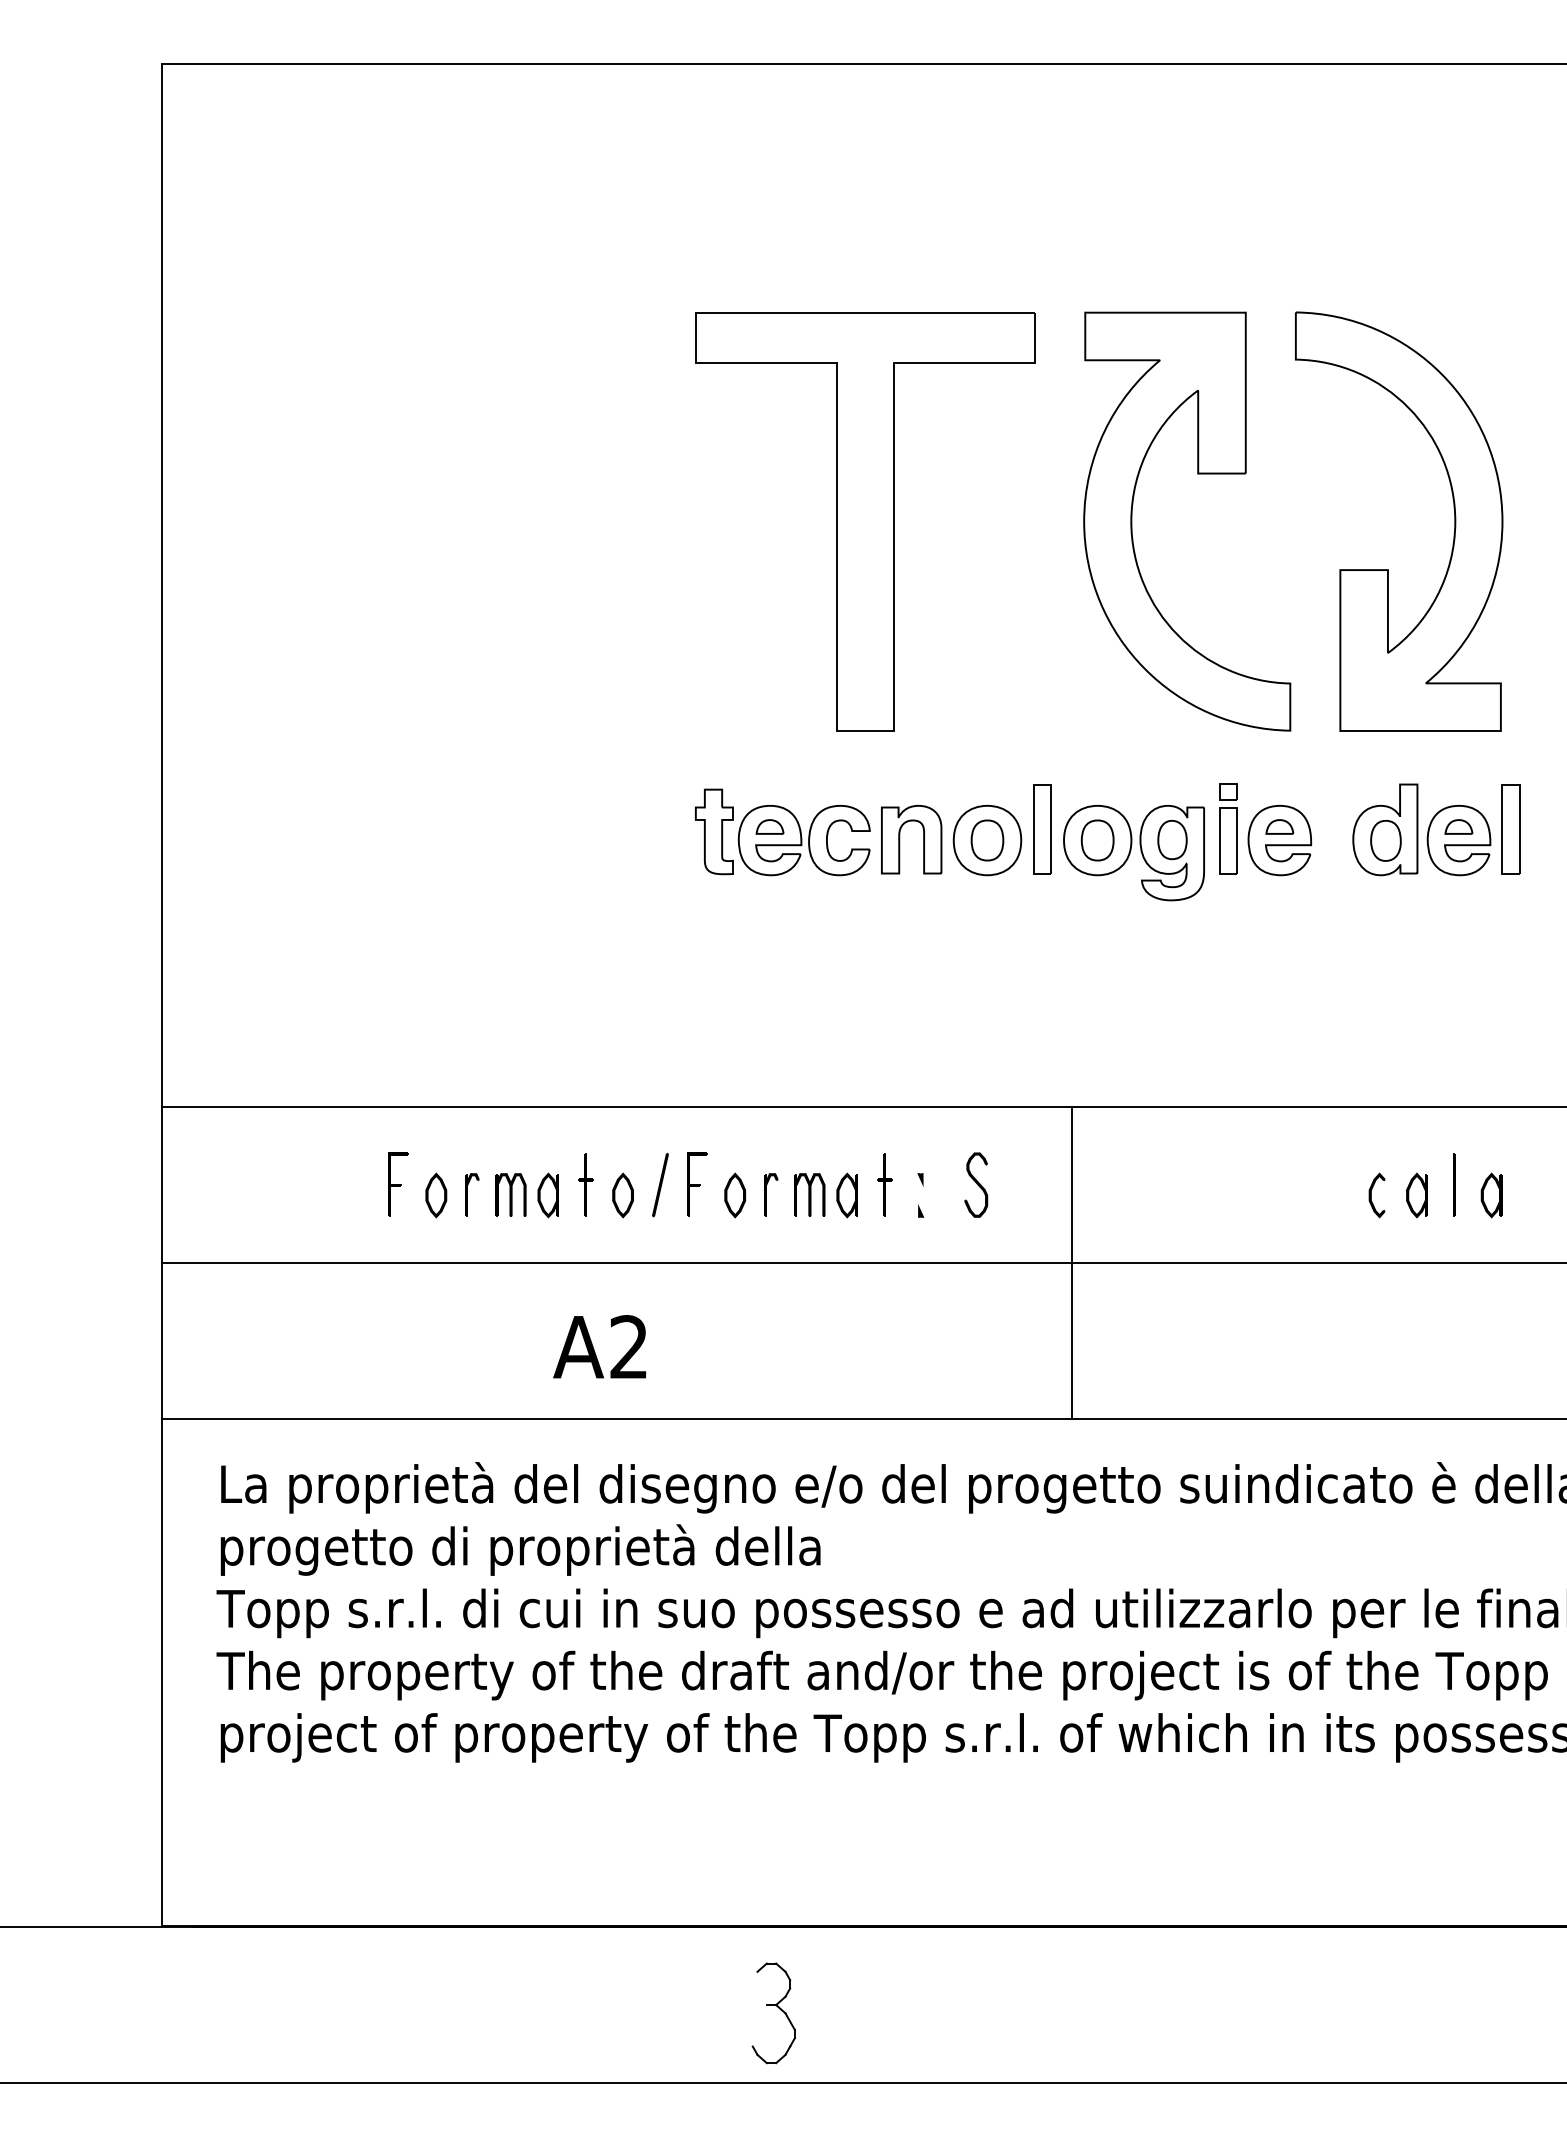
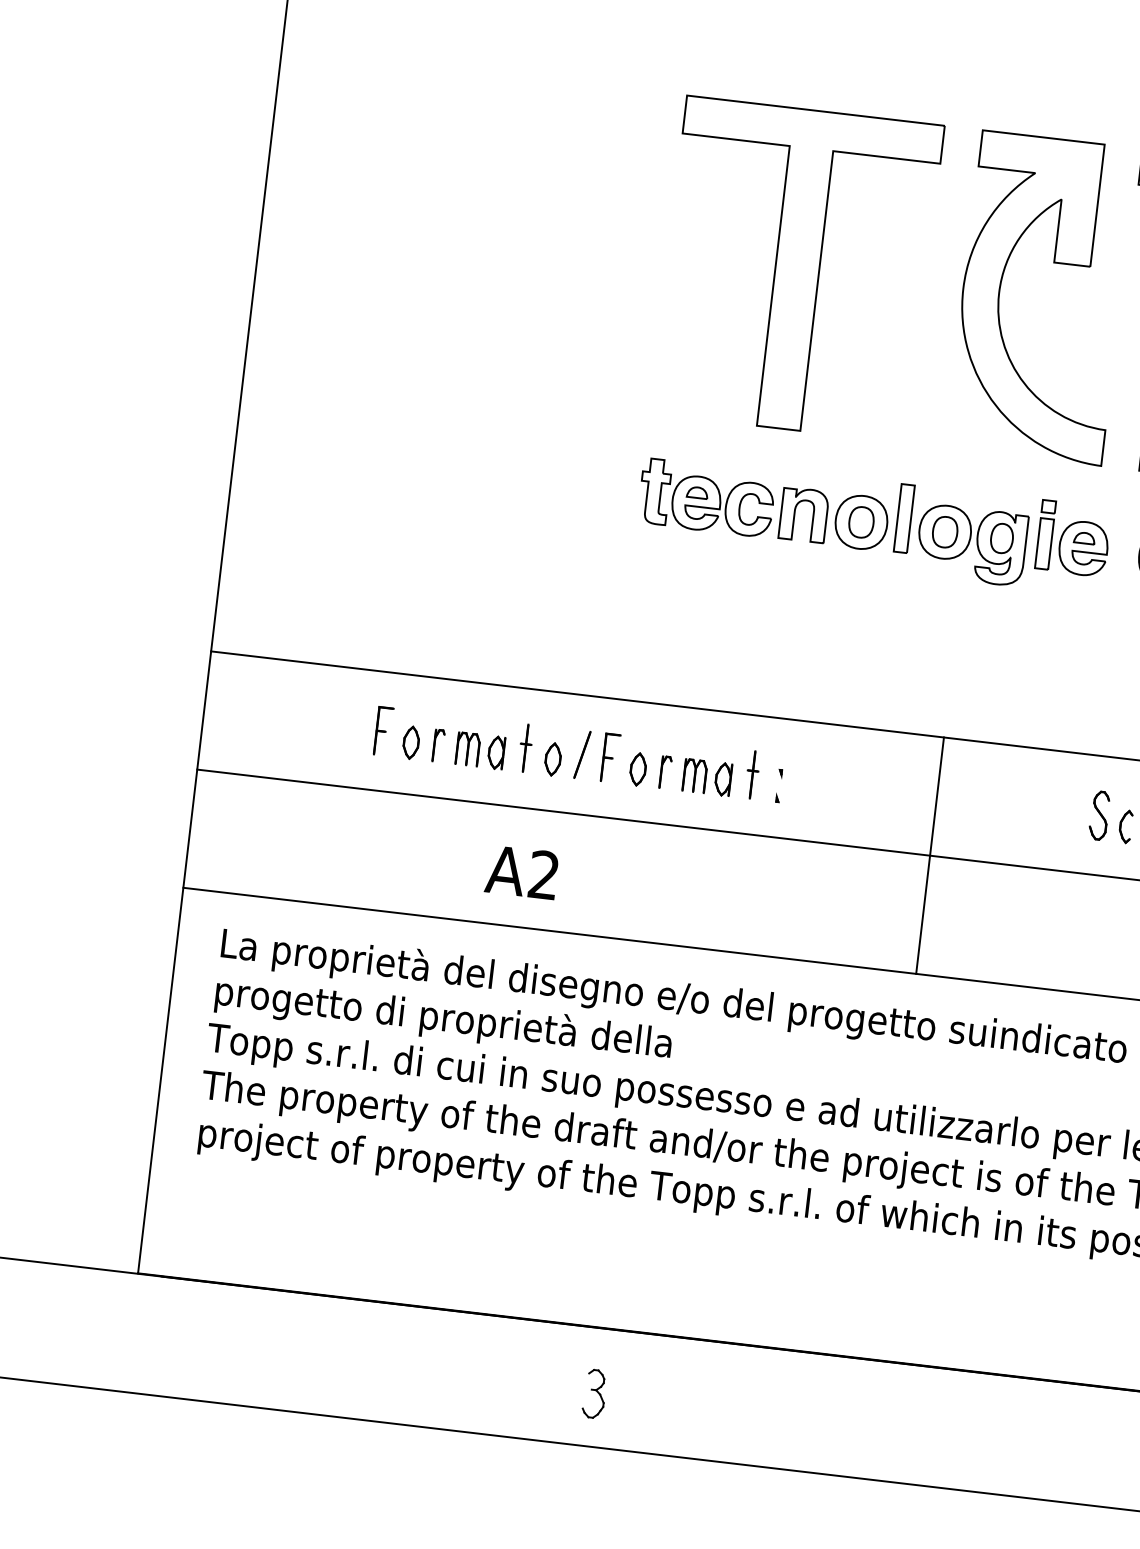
part: (976, 1184) -> (1099, 815), moved
line: (1072, 1262) -> (930, 855), moved
part: (773, 2013) -> (594, 1394), size x0.62

